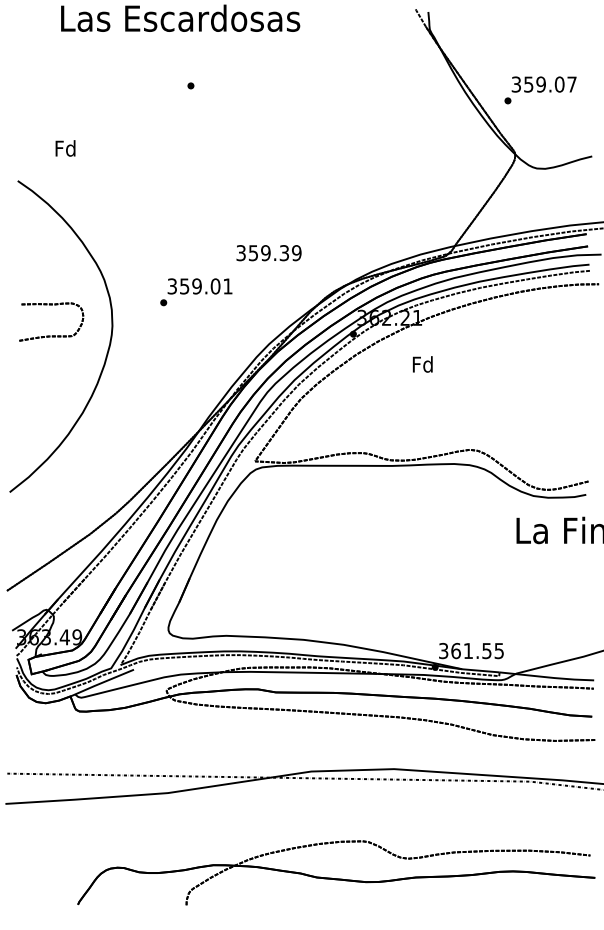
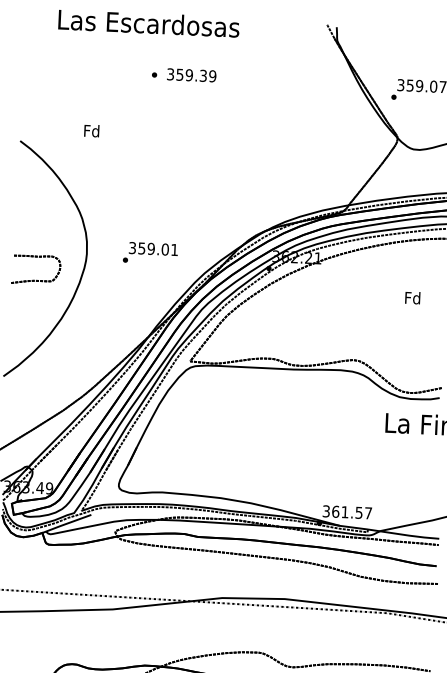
text: (65, 148) -> (91, 131), moved
text: (268, 253) -> (191, 75), moved
text: (196, 292) -> (150, 253), moved
part: (50, 335) -> (34, 280), moved
text: (422, 364) -> (412, 298), moved
text: (498, 651) -> (367, 513), 361.55 -> 361.57

